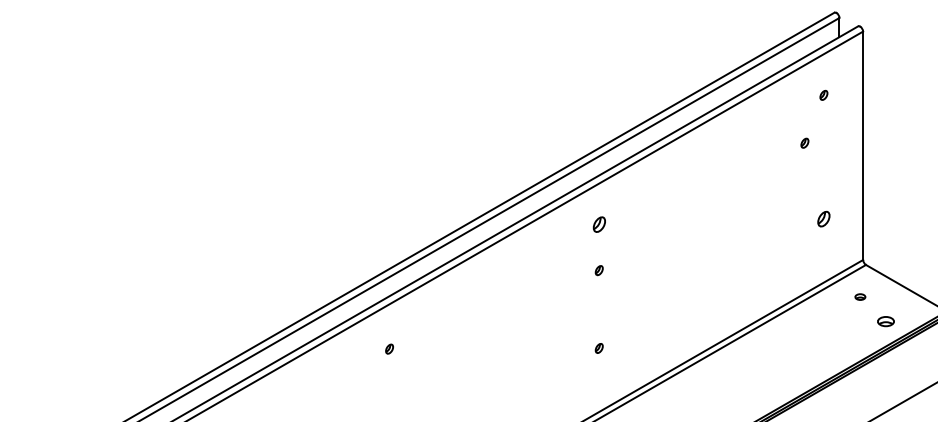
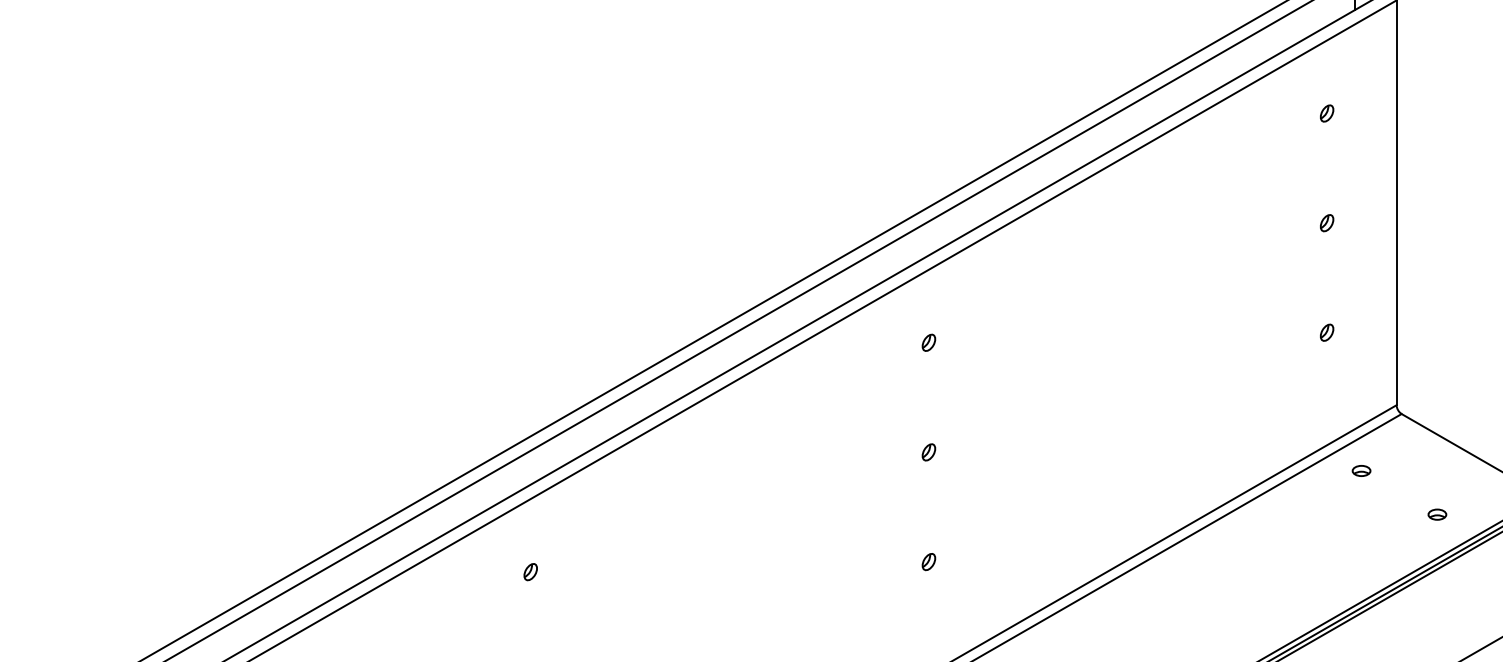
part: (804, 142) -> (1326, 221), moved
part: (823, 218) -> (1326, 331), size x0.62
part: (598, 224) -> (927, 342), size x0.62
part: (598, 270) -> (927, 452), moved
part: (860, 296) -> (1361, 469), moved
part: (886, 321) -> (1437, 514), size x0.62
part: (389, 348) -> (530, 570), moved

